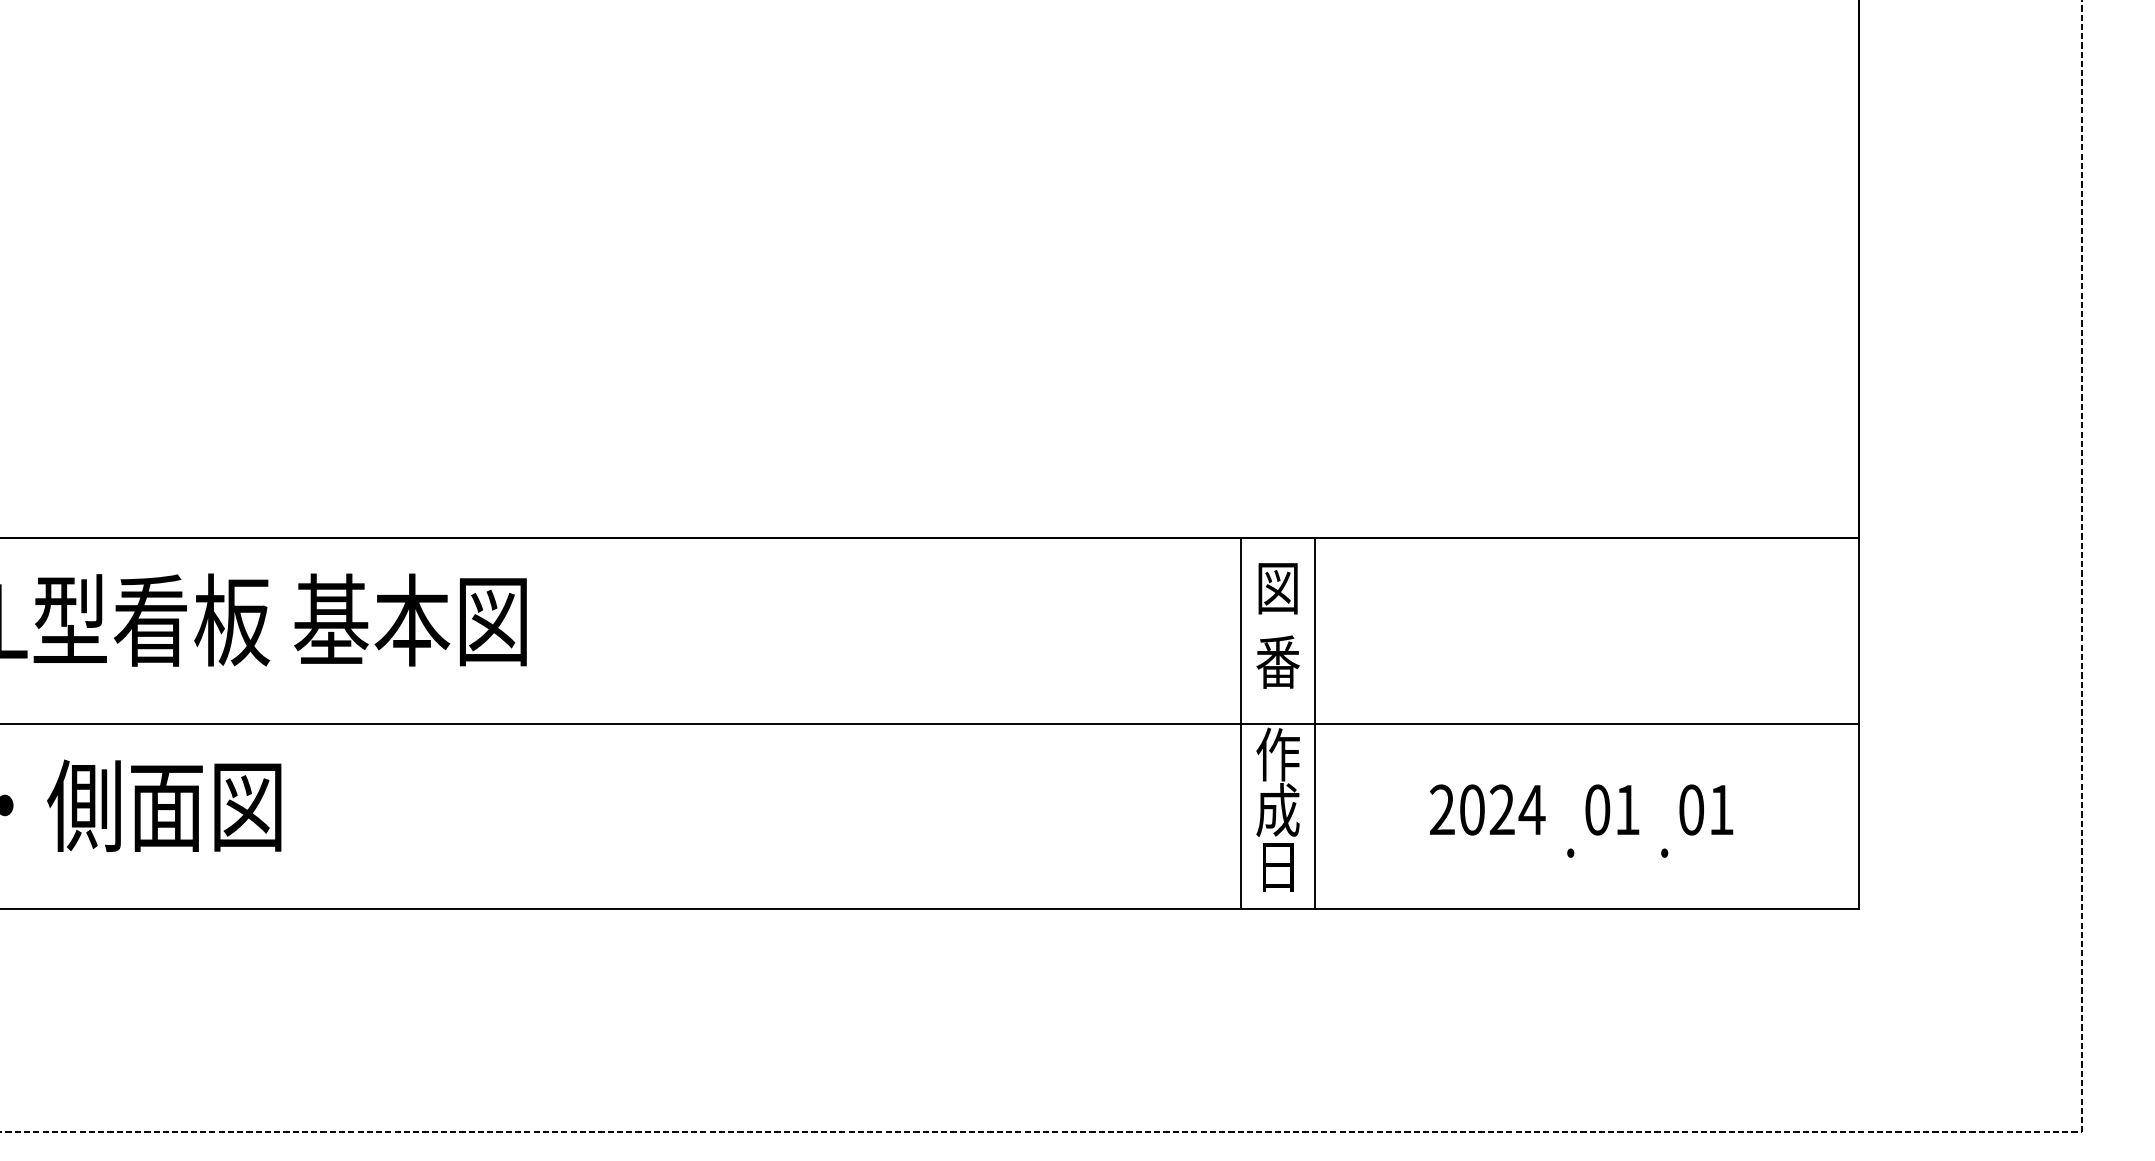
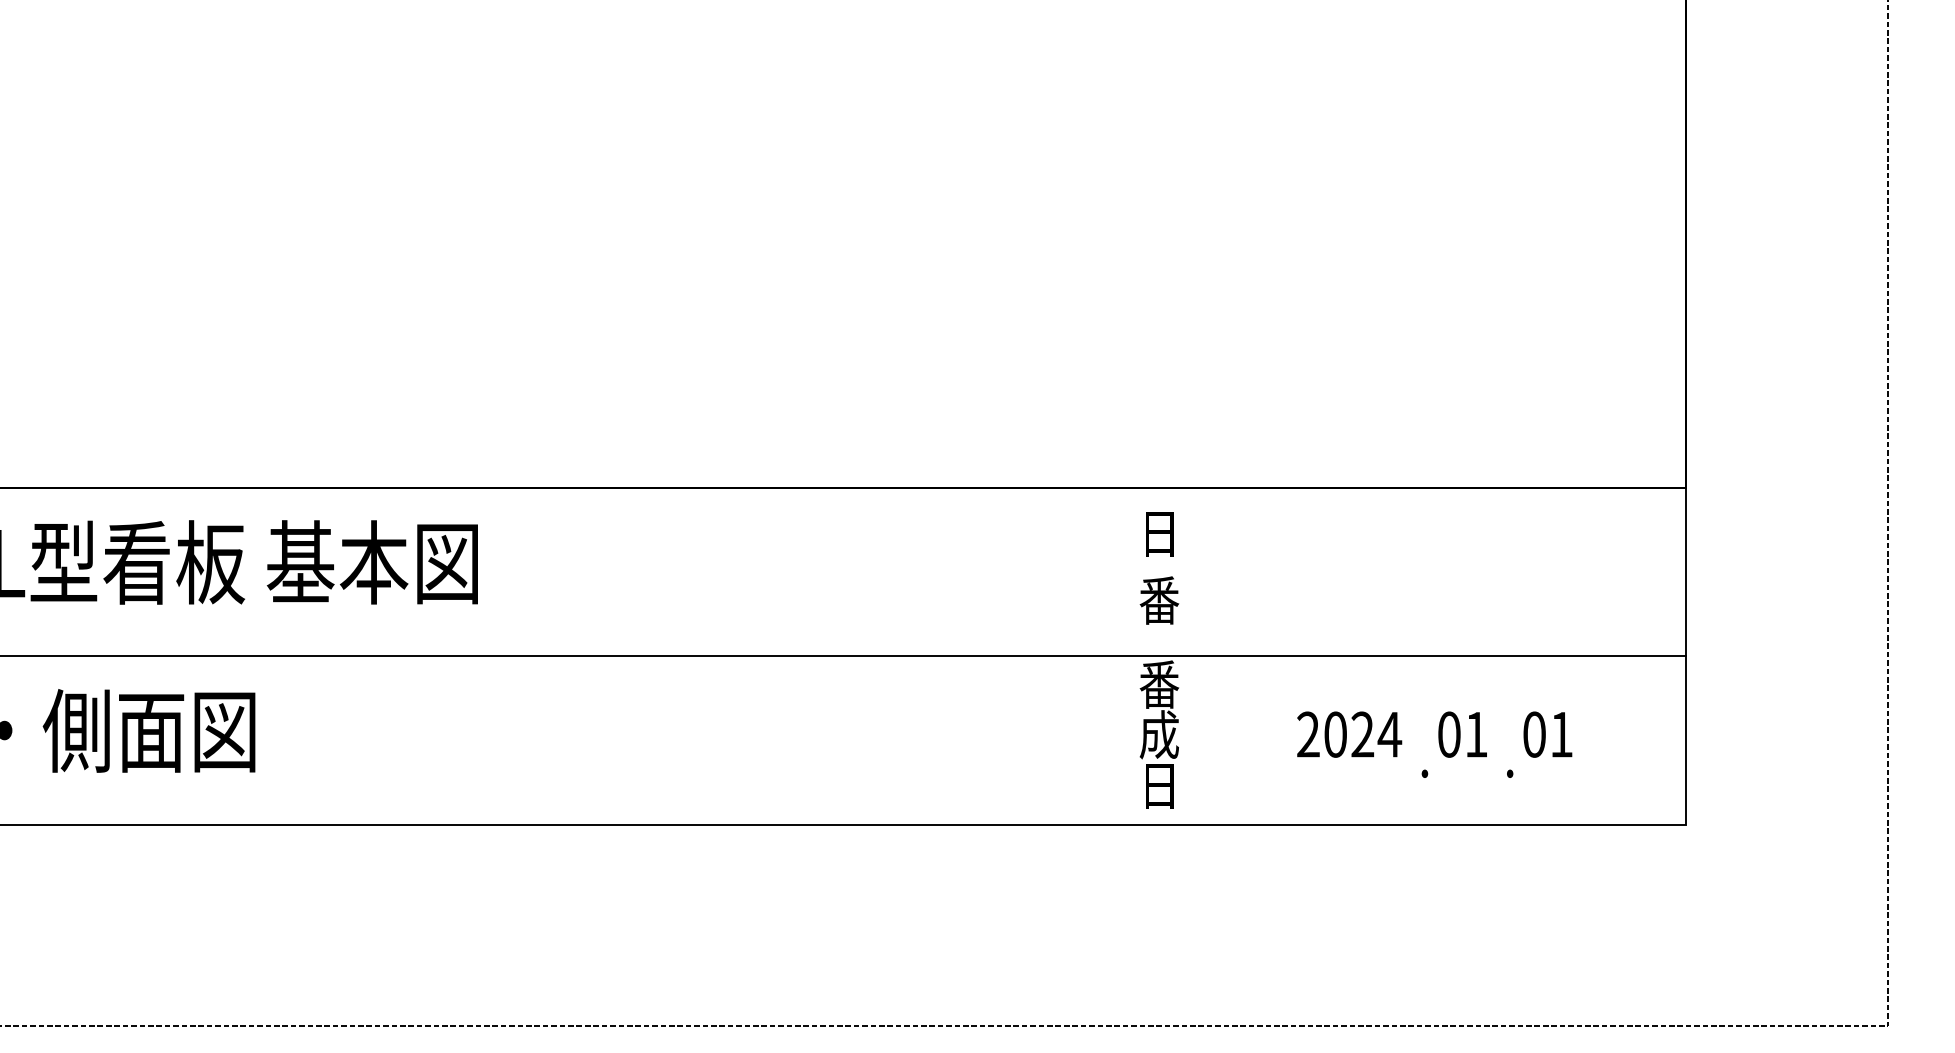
text: (1277, 588) -> (1158, 533), 図 -> 日
line: (1241, 723) -> (1126, 656), removed
line: (1315, 723) -> (1193, 656), removed
text: (1277, 754) -> (1158, 684), 作 -> 番

